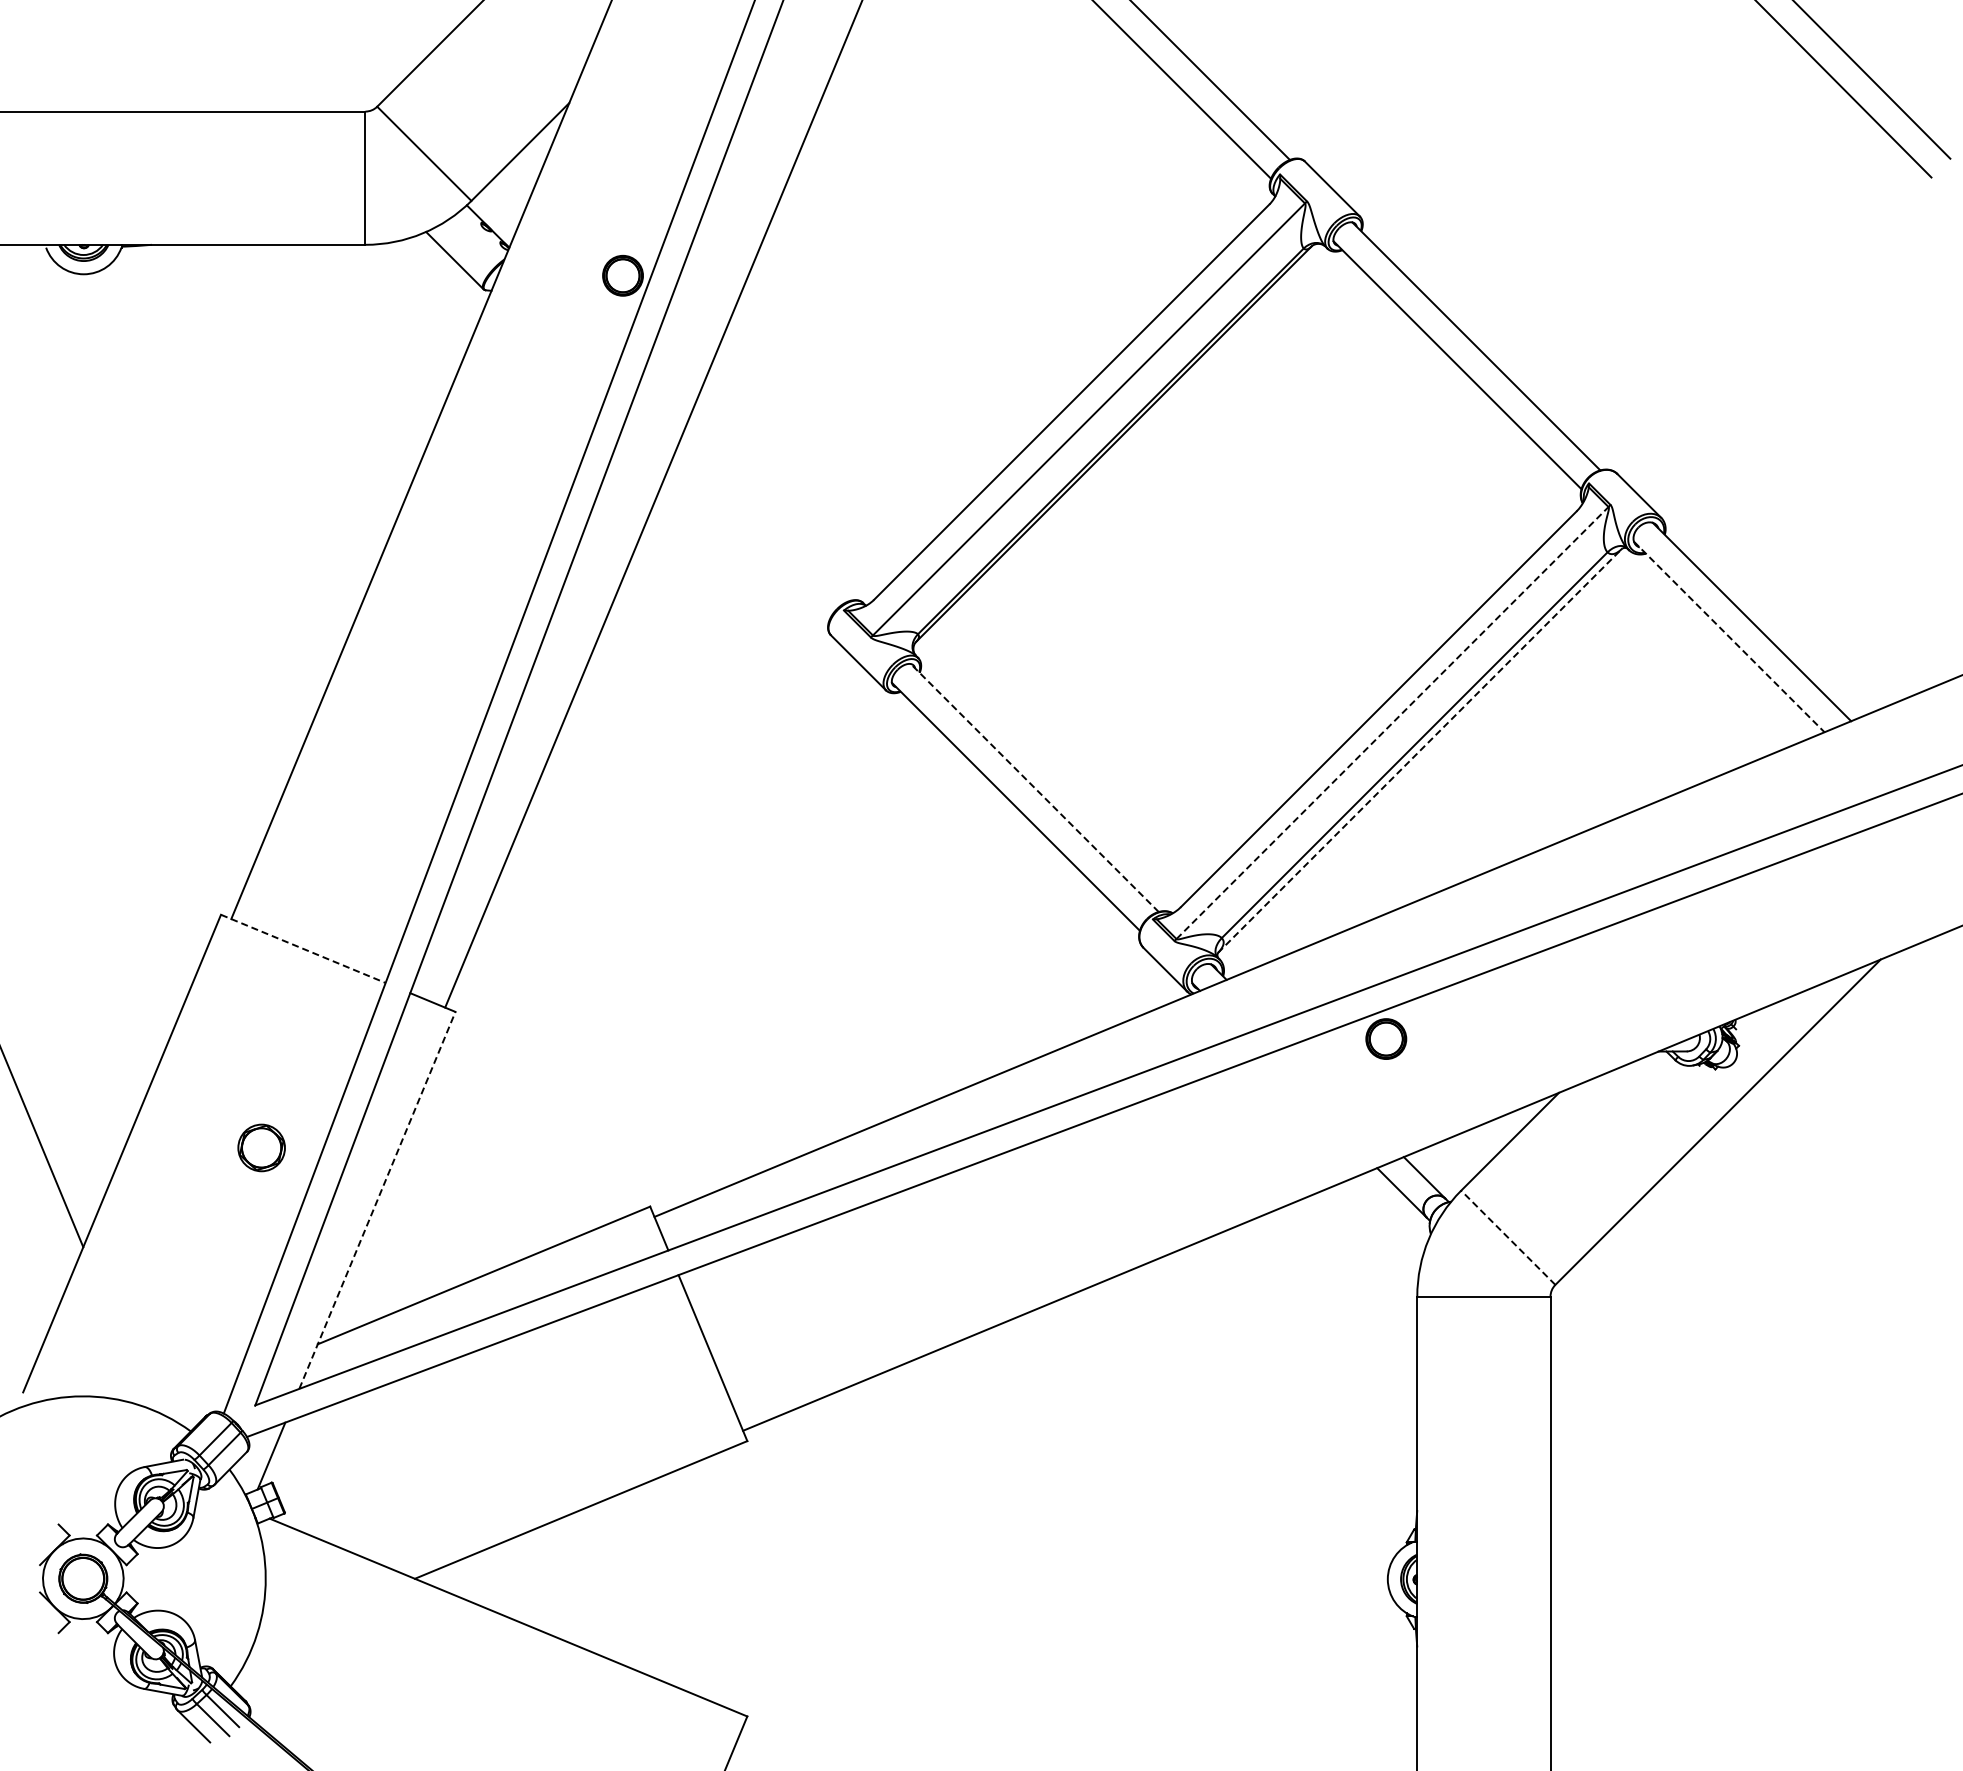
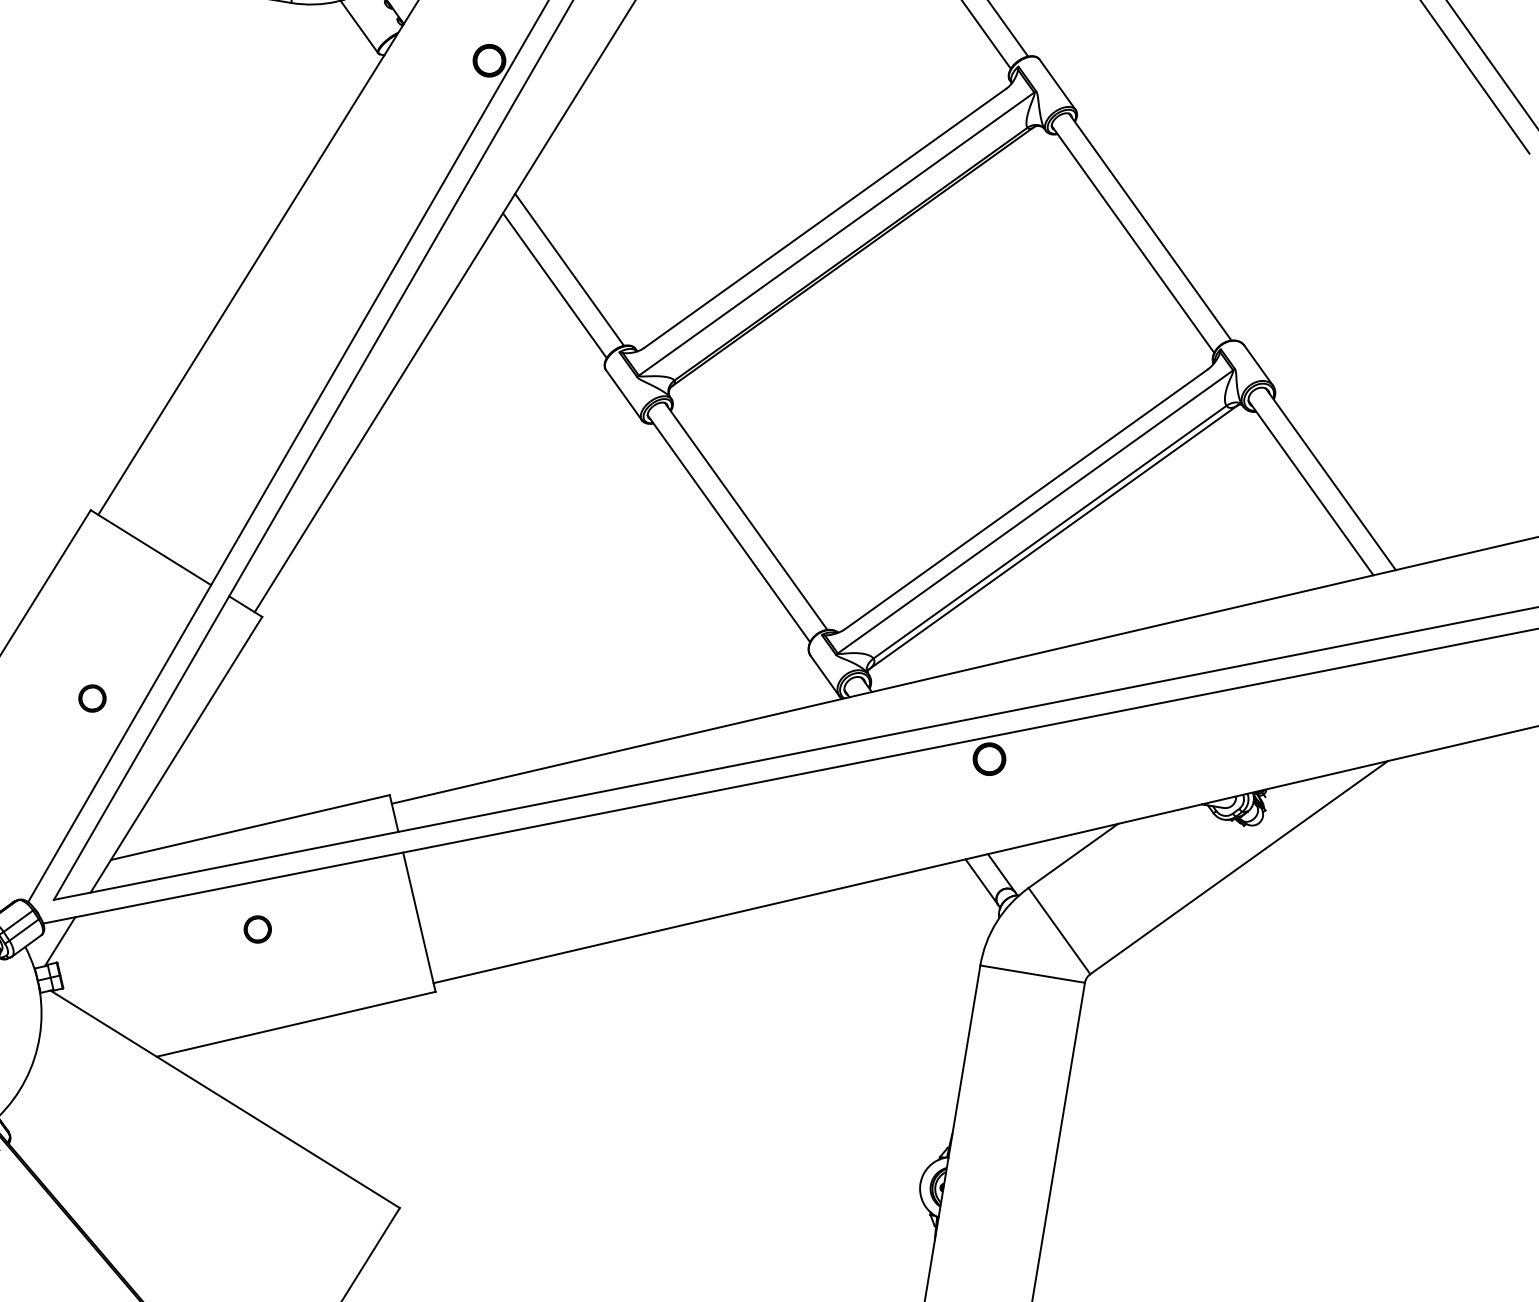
line: (765, 518) -> (569, 269), added
line: (750, 541) -> (555, 285), added
line: (1729, 636) -> (1311, 487), dashed -> solid
line: (1392, 722) -> (1035, 511), dashed -> solid
line: (1420, 750) -> (1053, 537), dashed -> solid
line: (1034, 787) -> (746, 515), dashed -> solid
line: (303, 949) -> (151, 548), dashed -> solid
part: (261, 1147) -> (92, 698), size x0.71
line: (377, 1199) -> (176, 754), dashed -> solid
line: (1508, 1237) -> (1059, 930), dashed -> solid
part: (513, 1399) -> (257, 928), added

